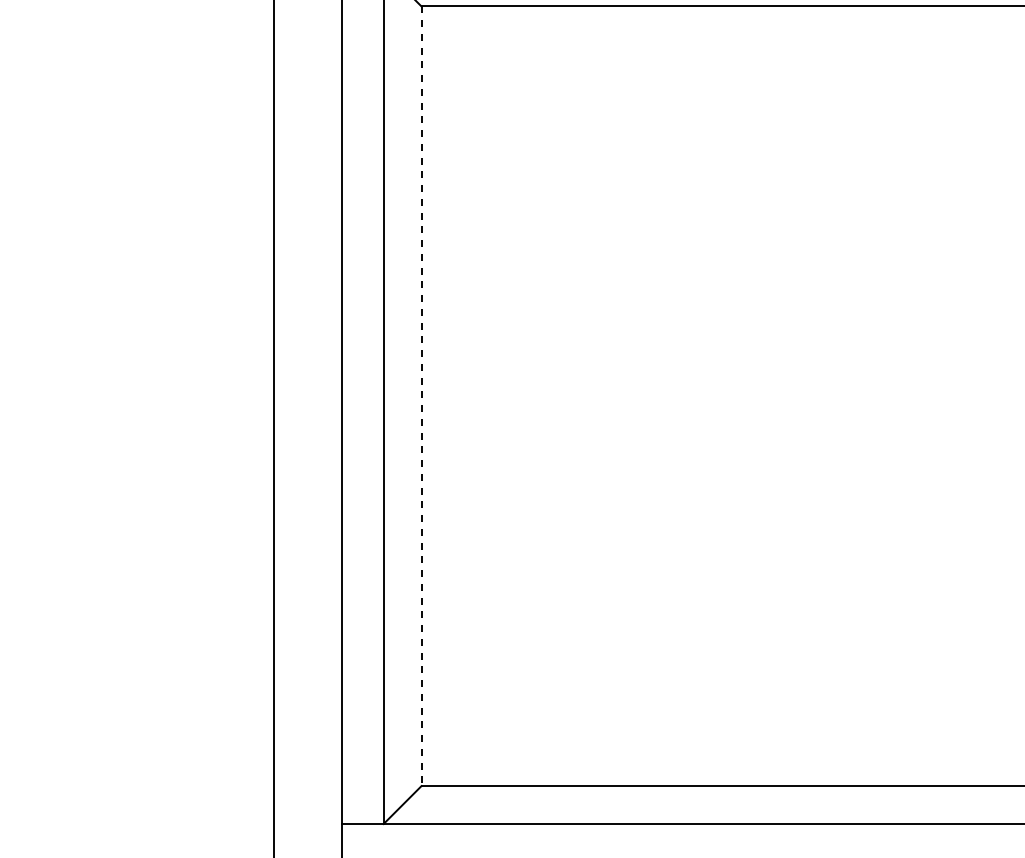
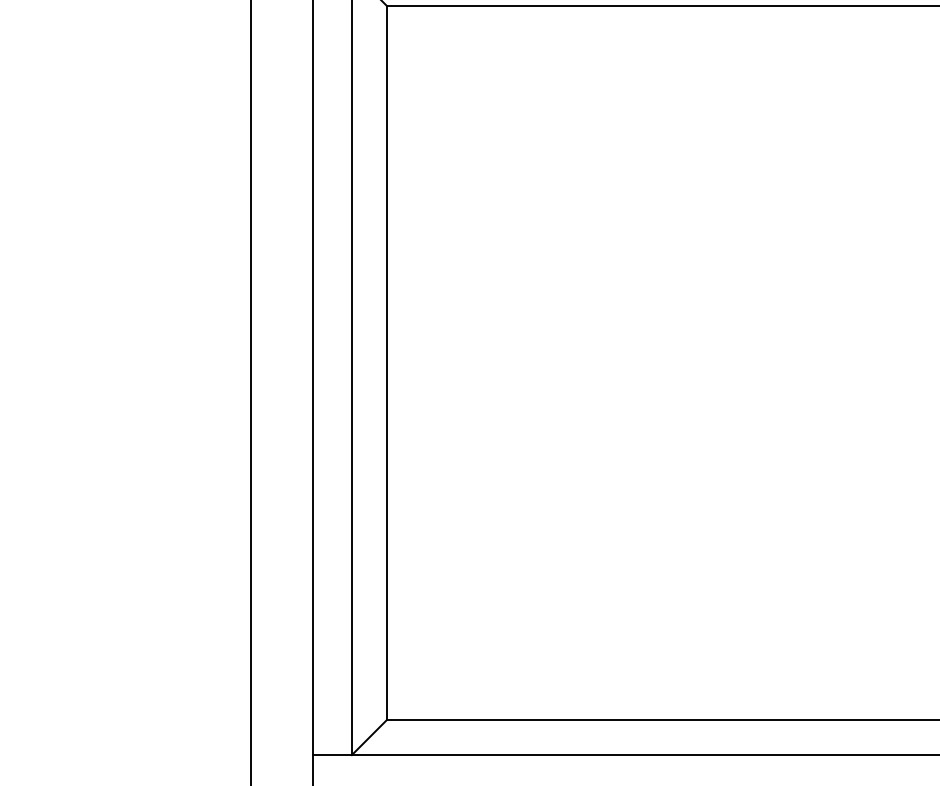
line: (421, 396) -> (386, 363), dashed -> solid

